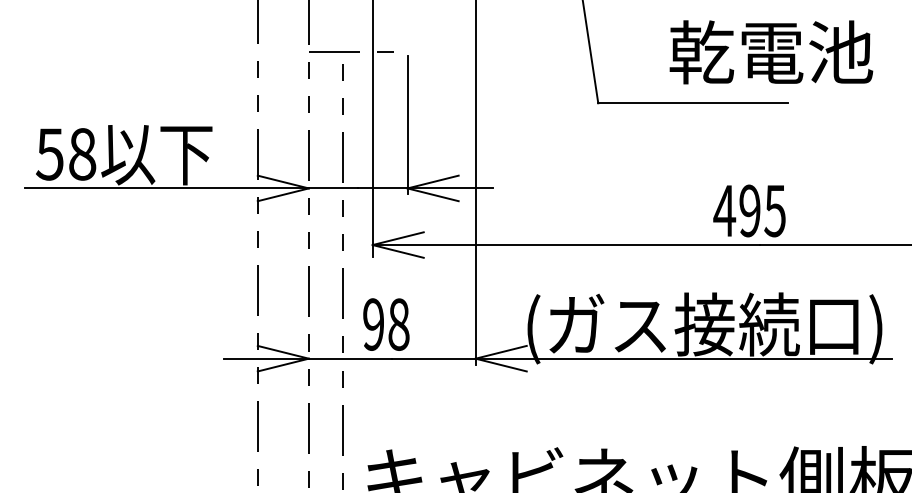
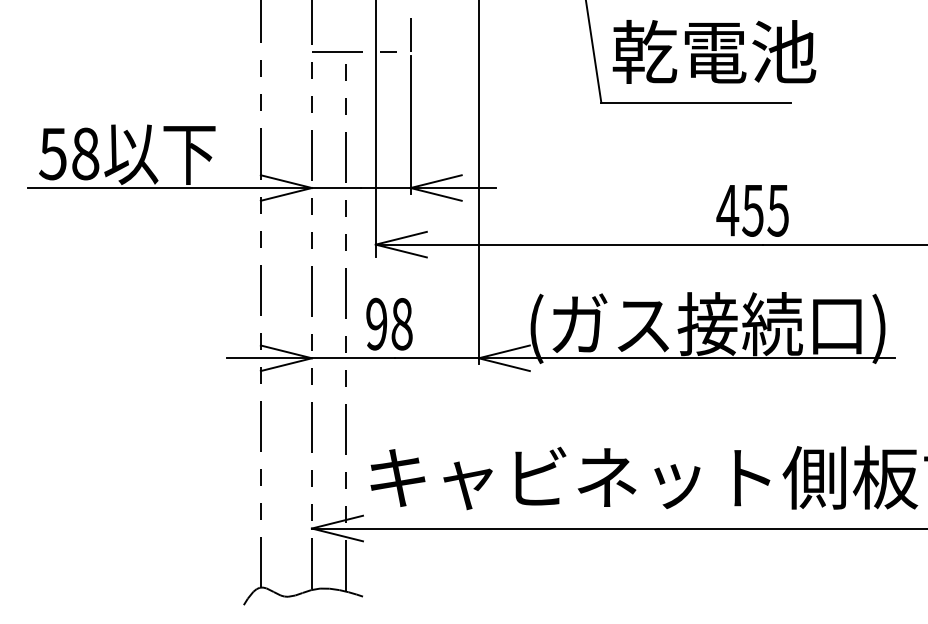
line: (407, 34) -> (410, 34), added
text: (771, 51) -> (714, 51), moved
text: (749, 210) -> (752, 210), 495 -> 455

